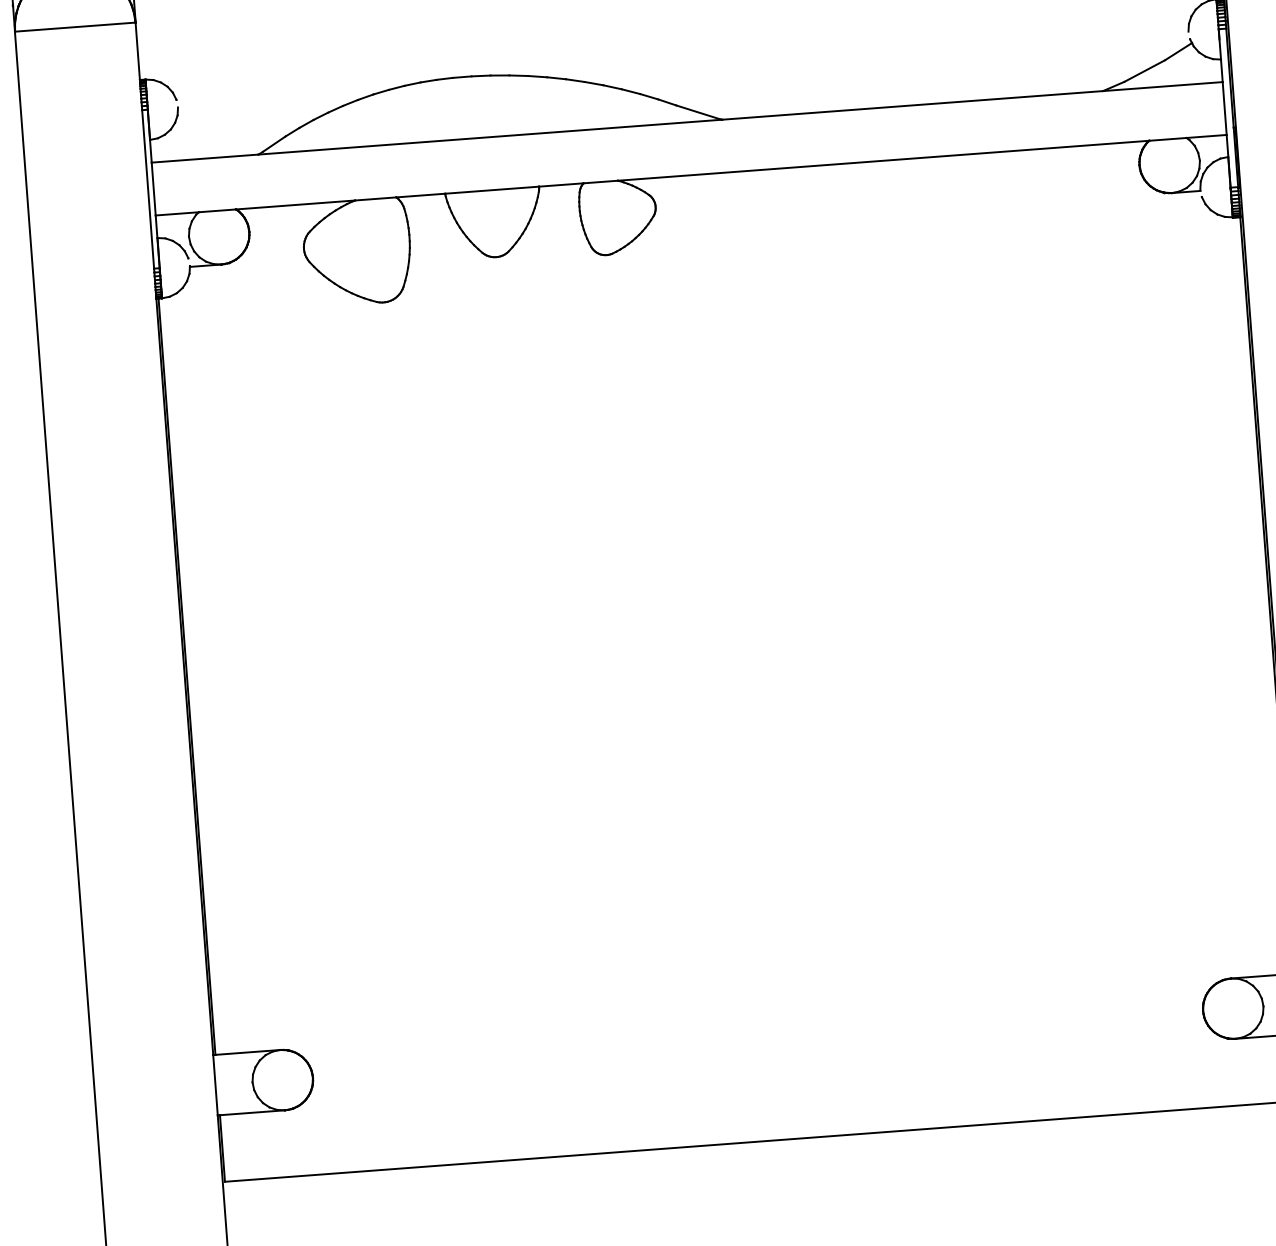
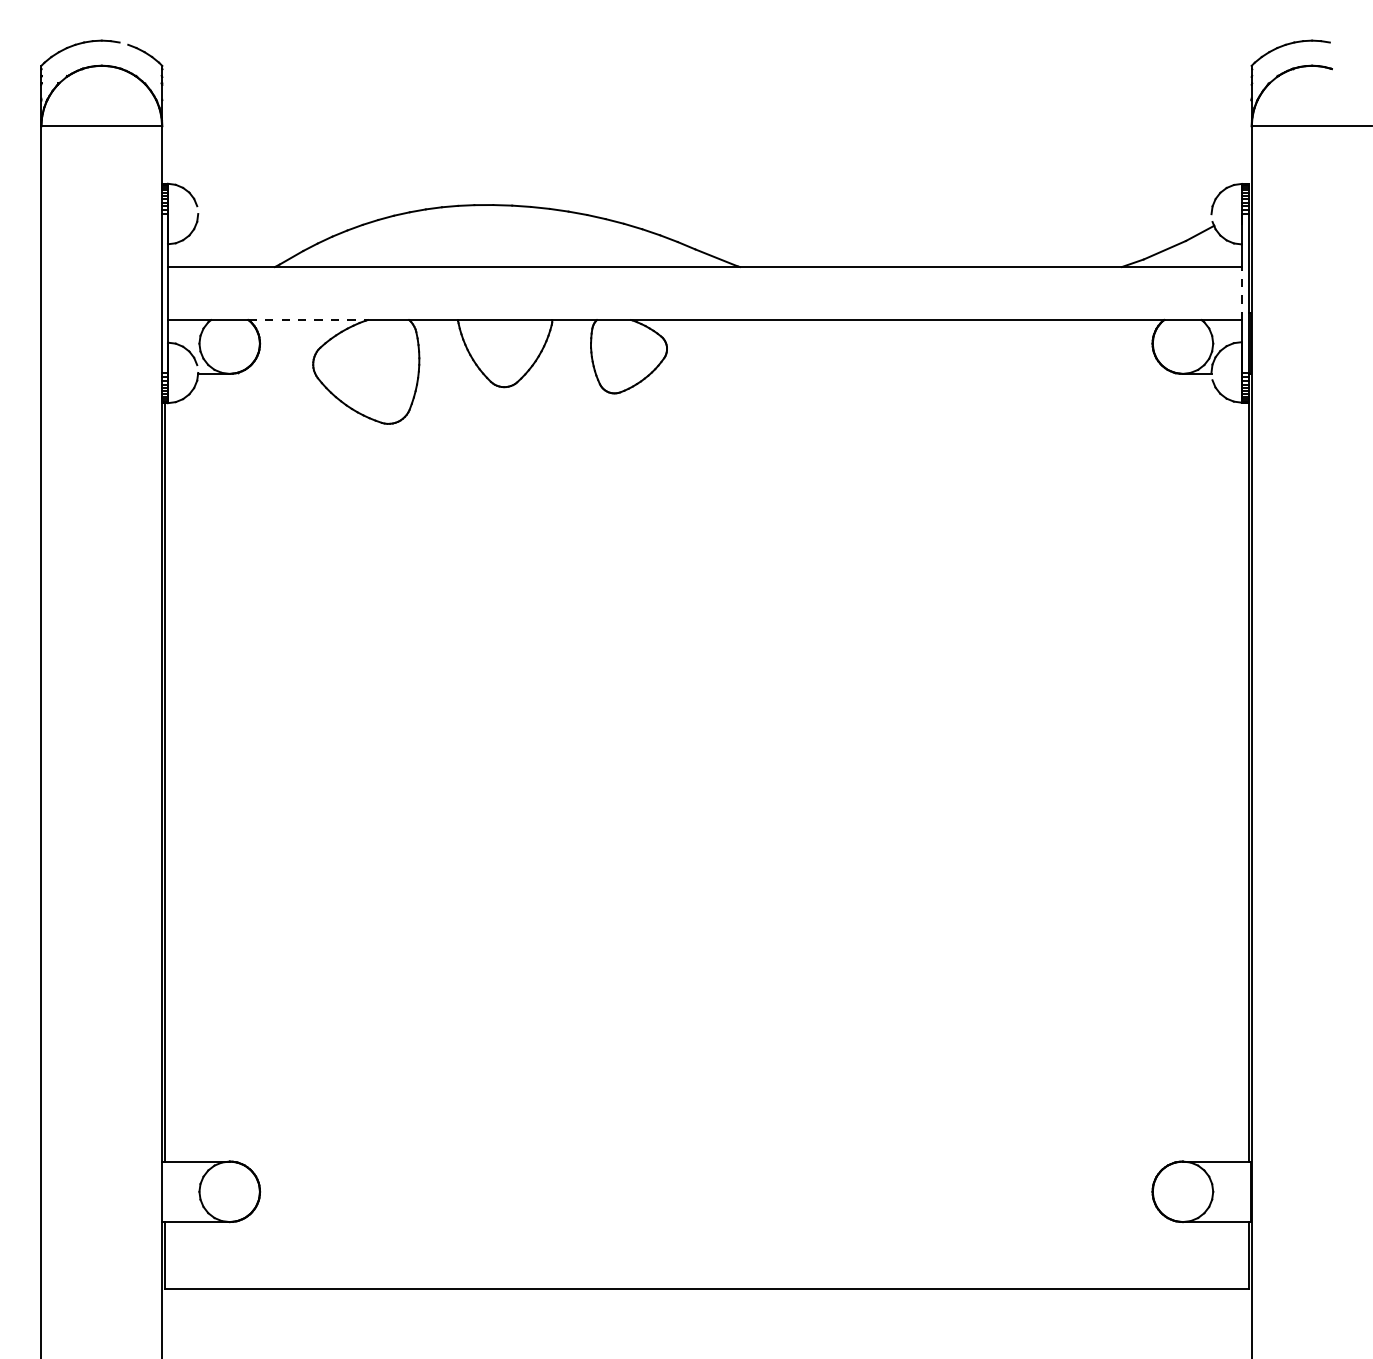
line: (1224, 108) -> (1241, 293), solid -> dashed
line: (295, 205) -> (308, 320), solid -> dashed

